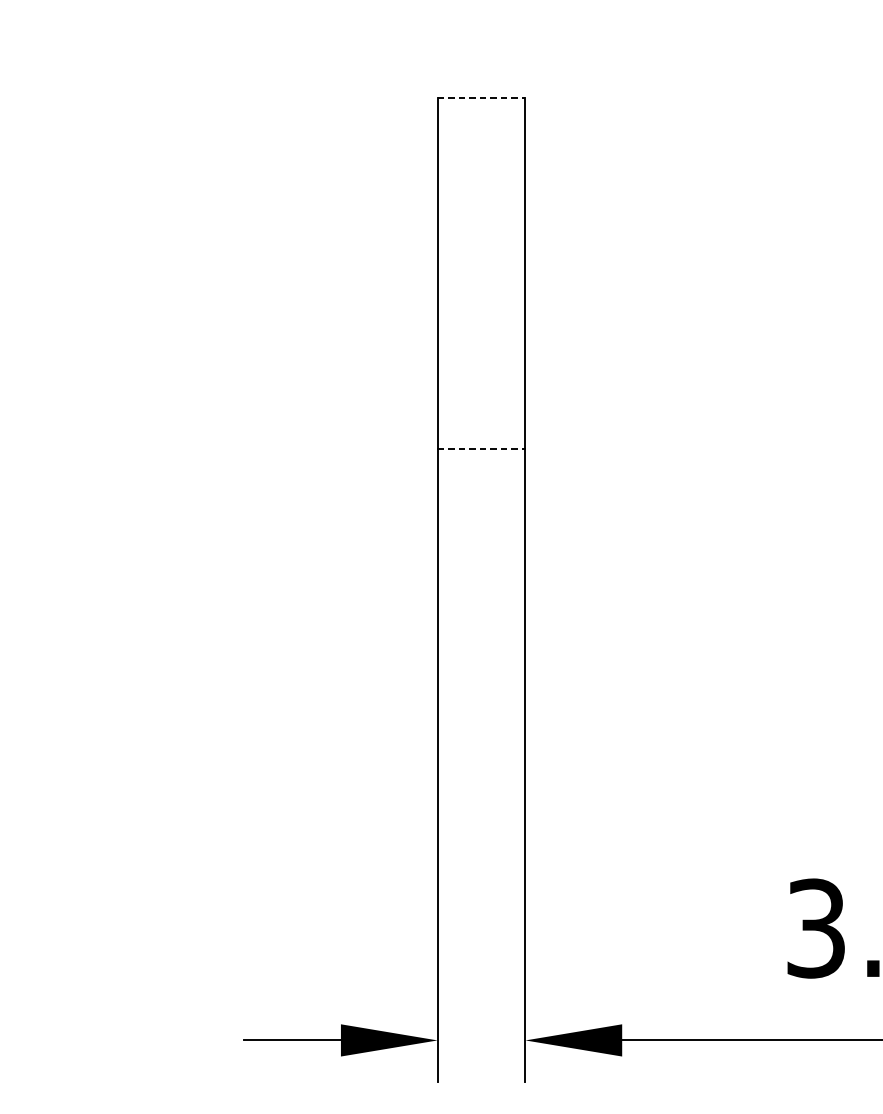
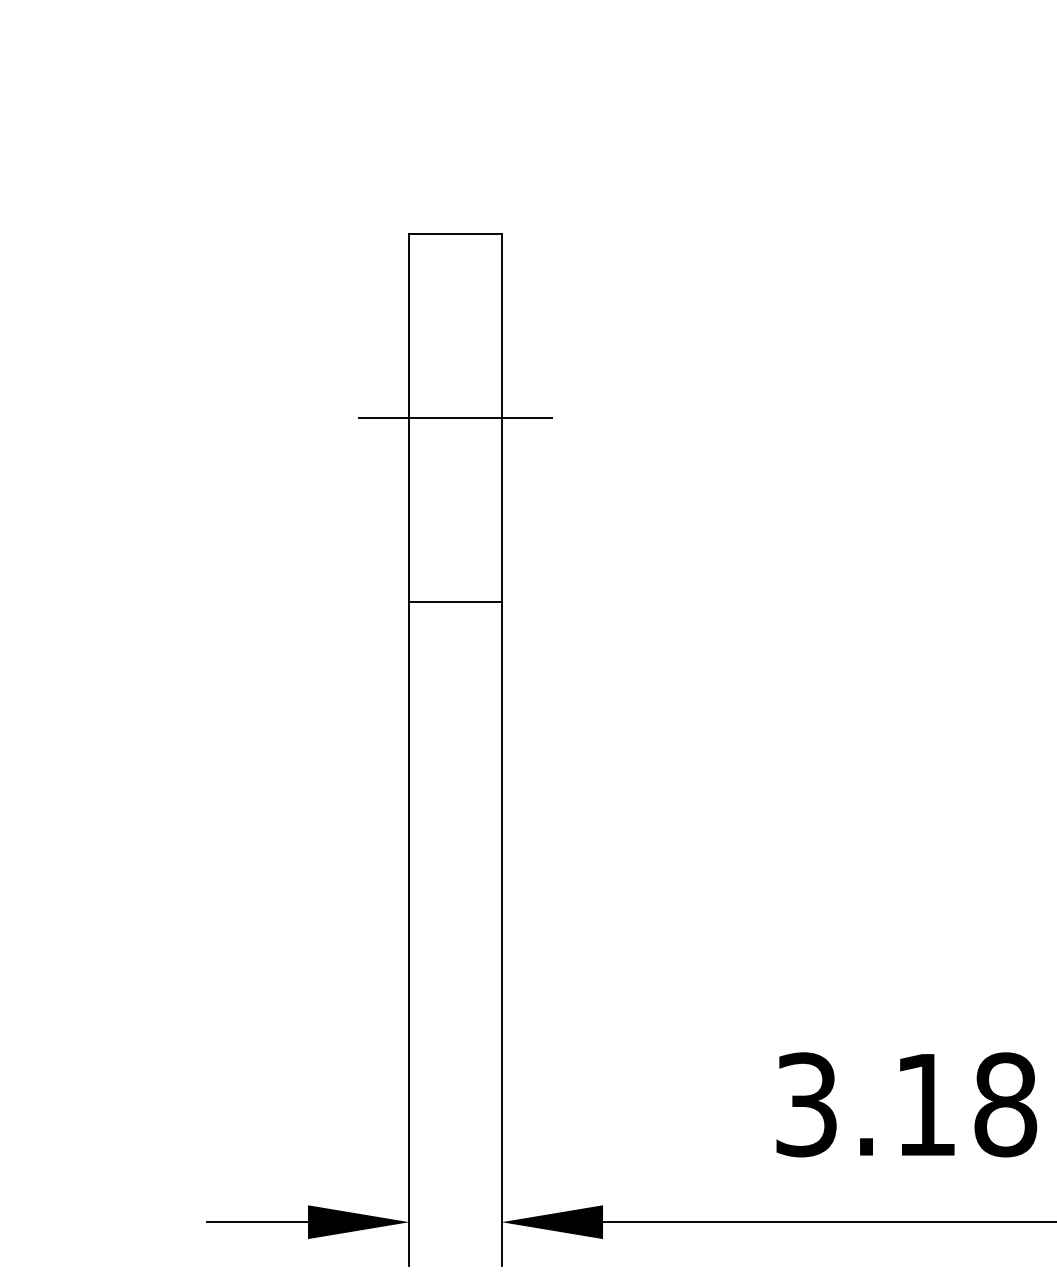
line: (482, 97) -> (456, 233), dashed -> solid
line: (481, 273) -> (455, 417), added
line: (482, 448) -> (456, 601), dashed -> solid

